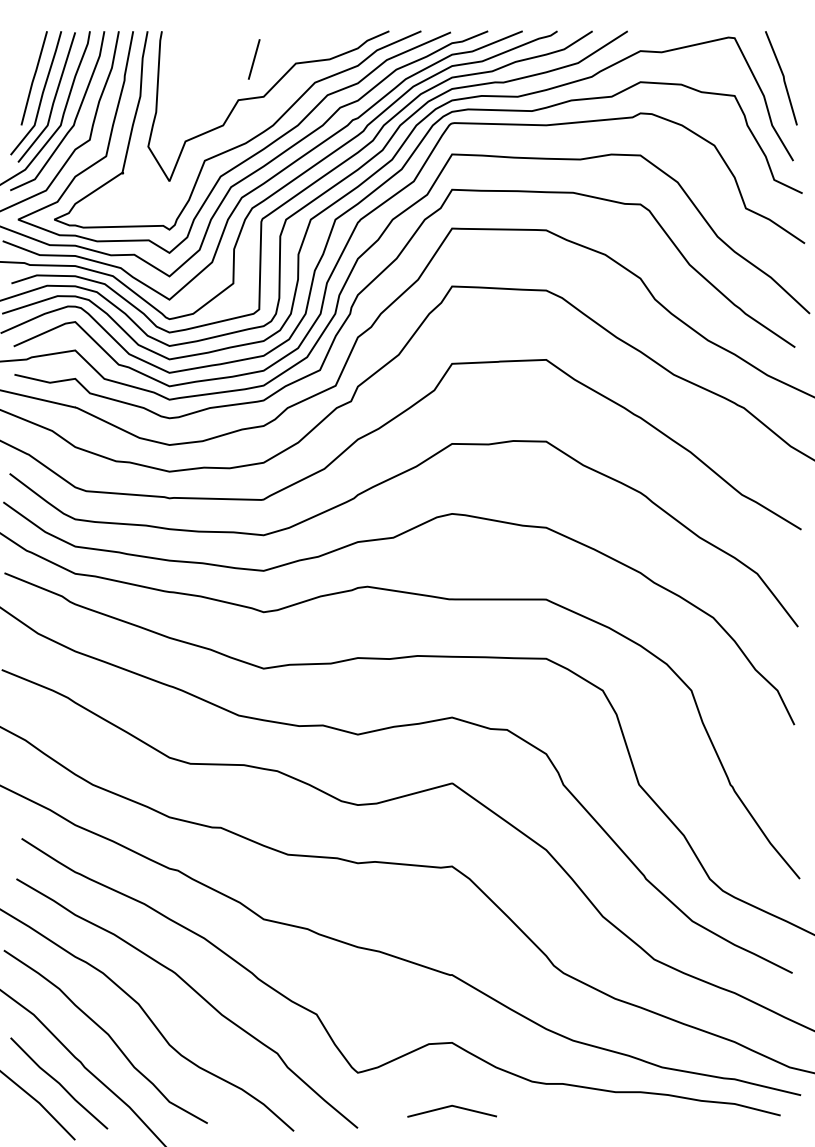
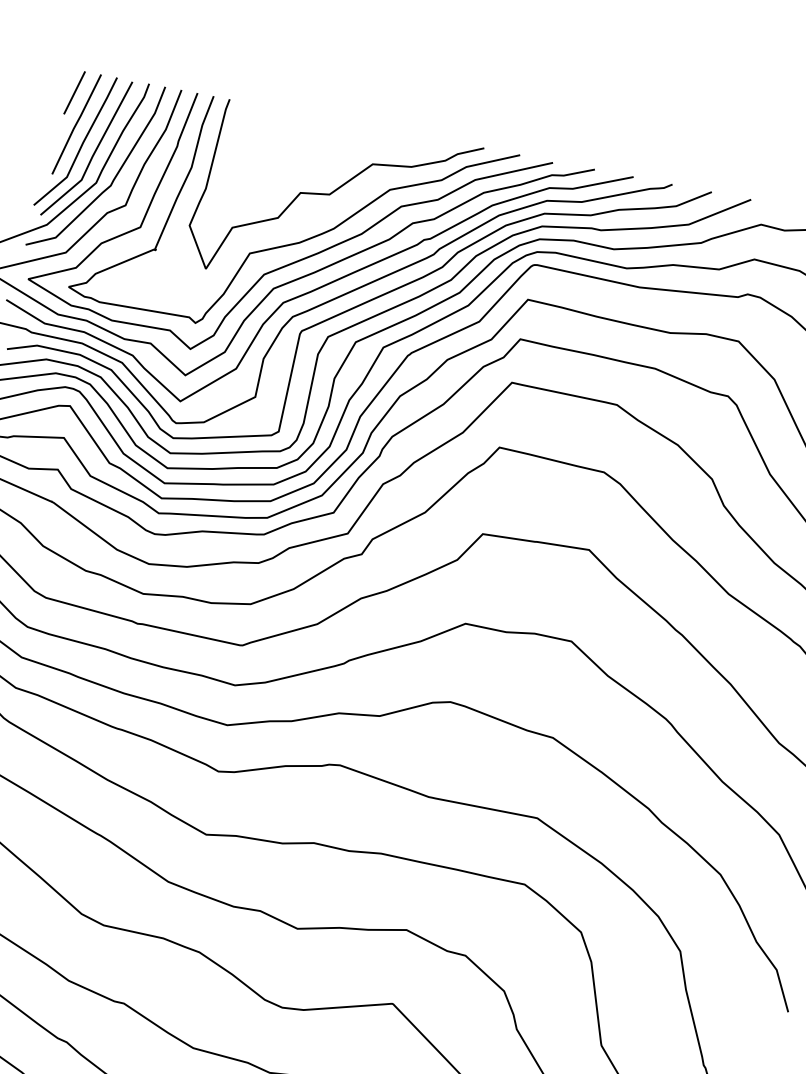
line: (253, 59) -> (73, 92), moved

